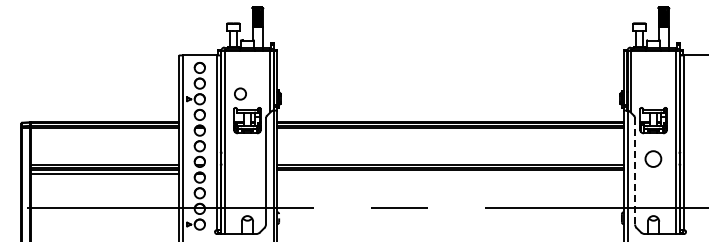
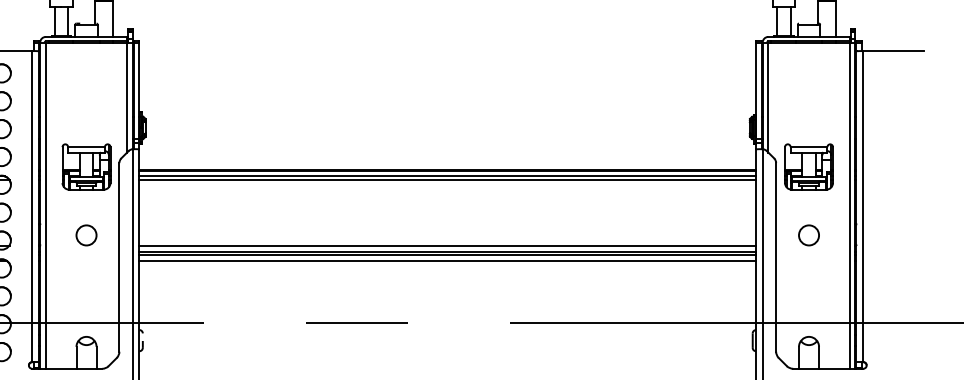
circle: (240, 93) -> (86, 234), moved
circle: (653, 158) -> (808, 234), size x0.71
line: (635, 171) -> (776, 257), dashed -> solid
line: (450, 173) -> (447, 261), added

